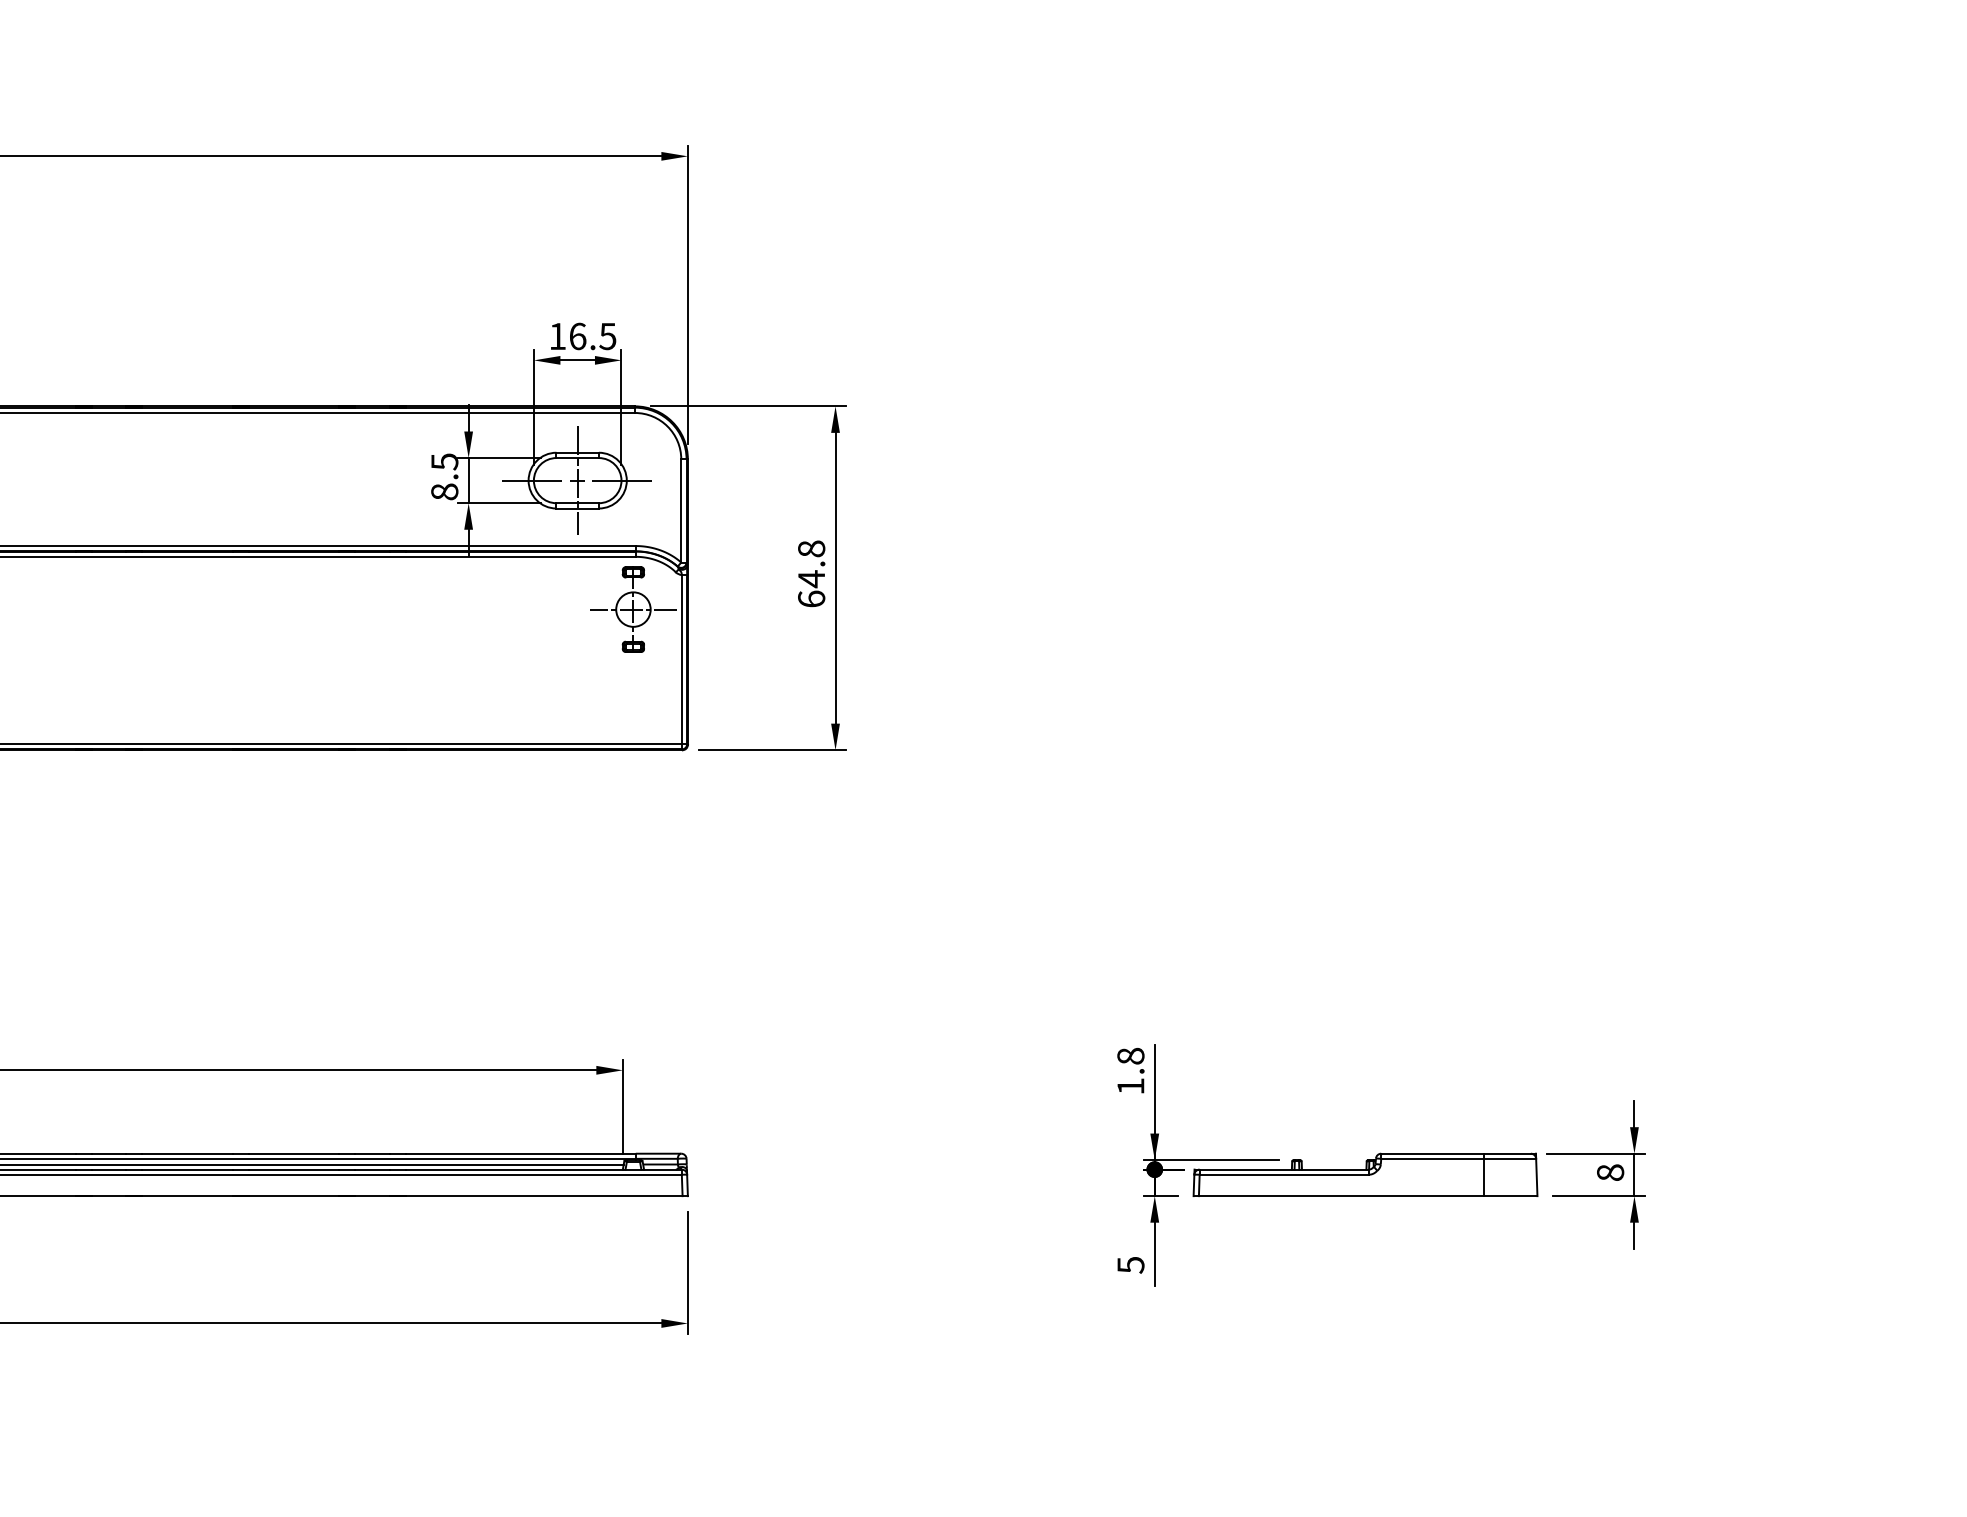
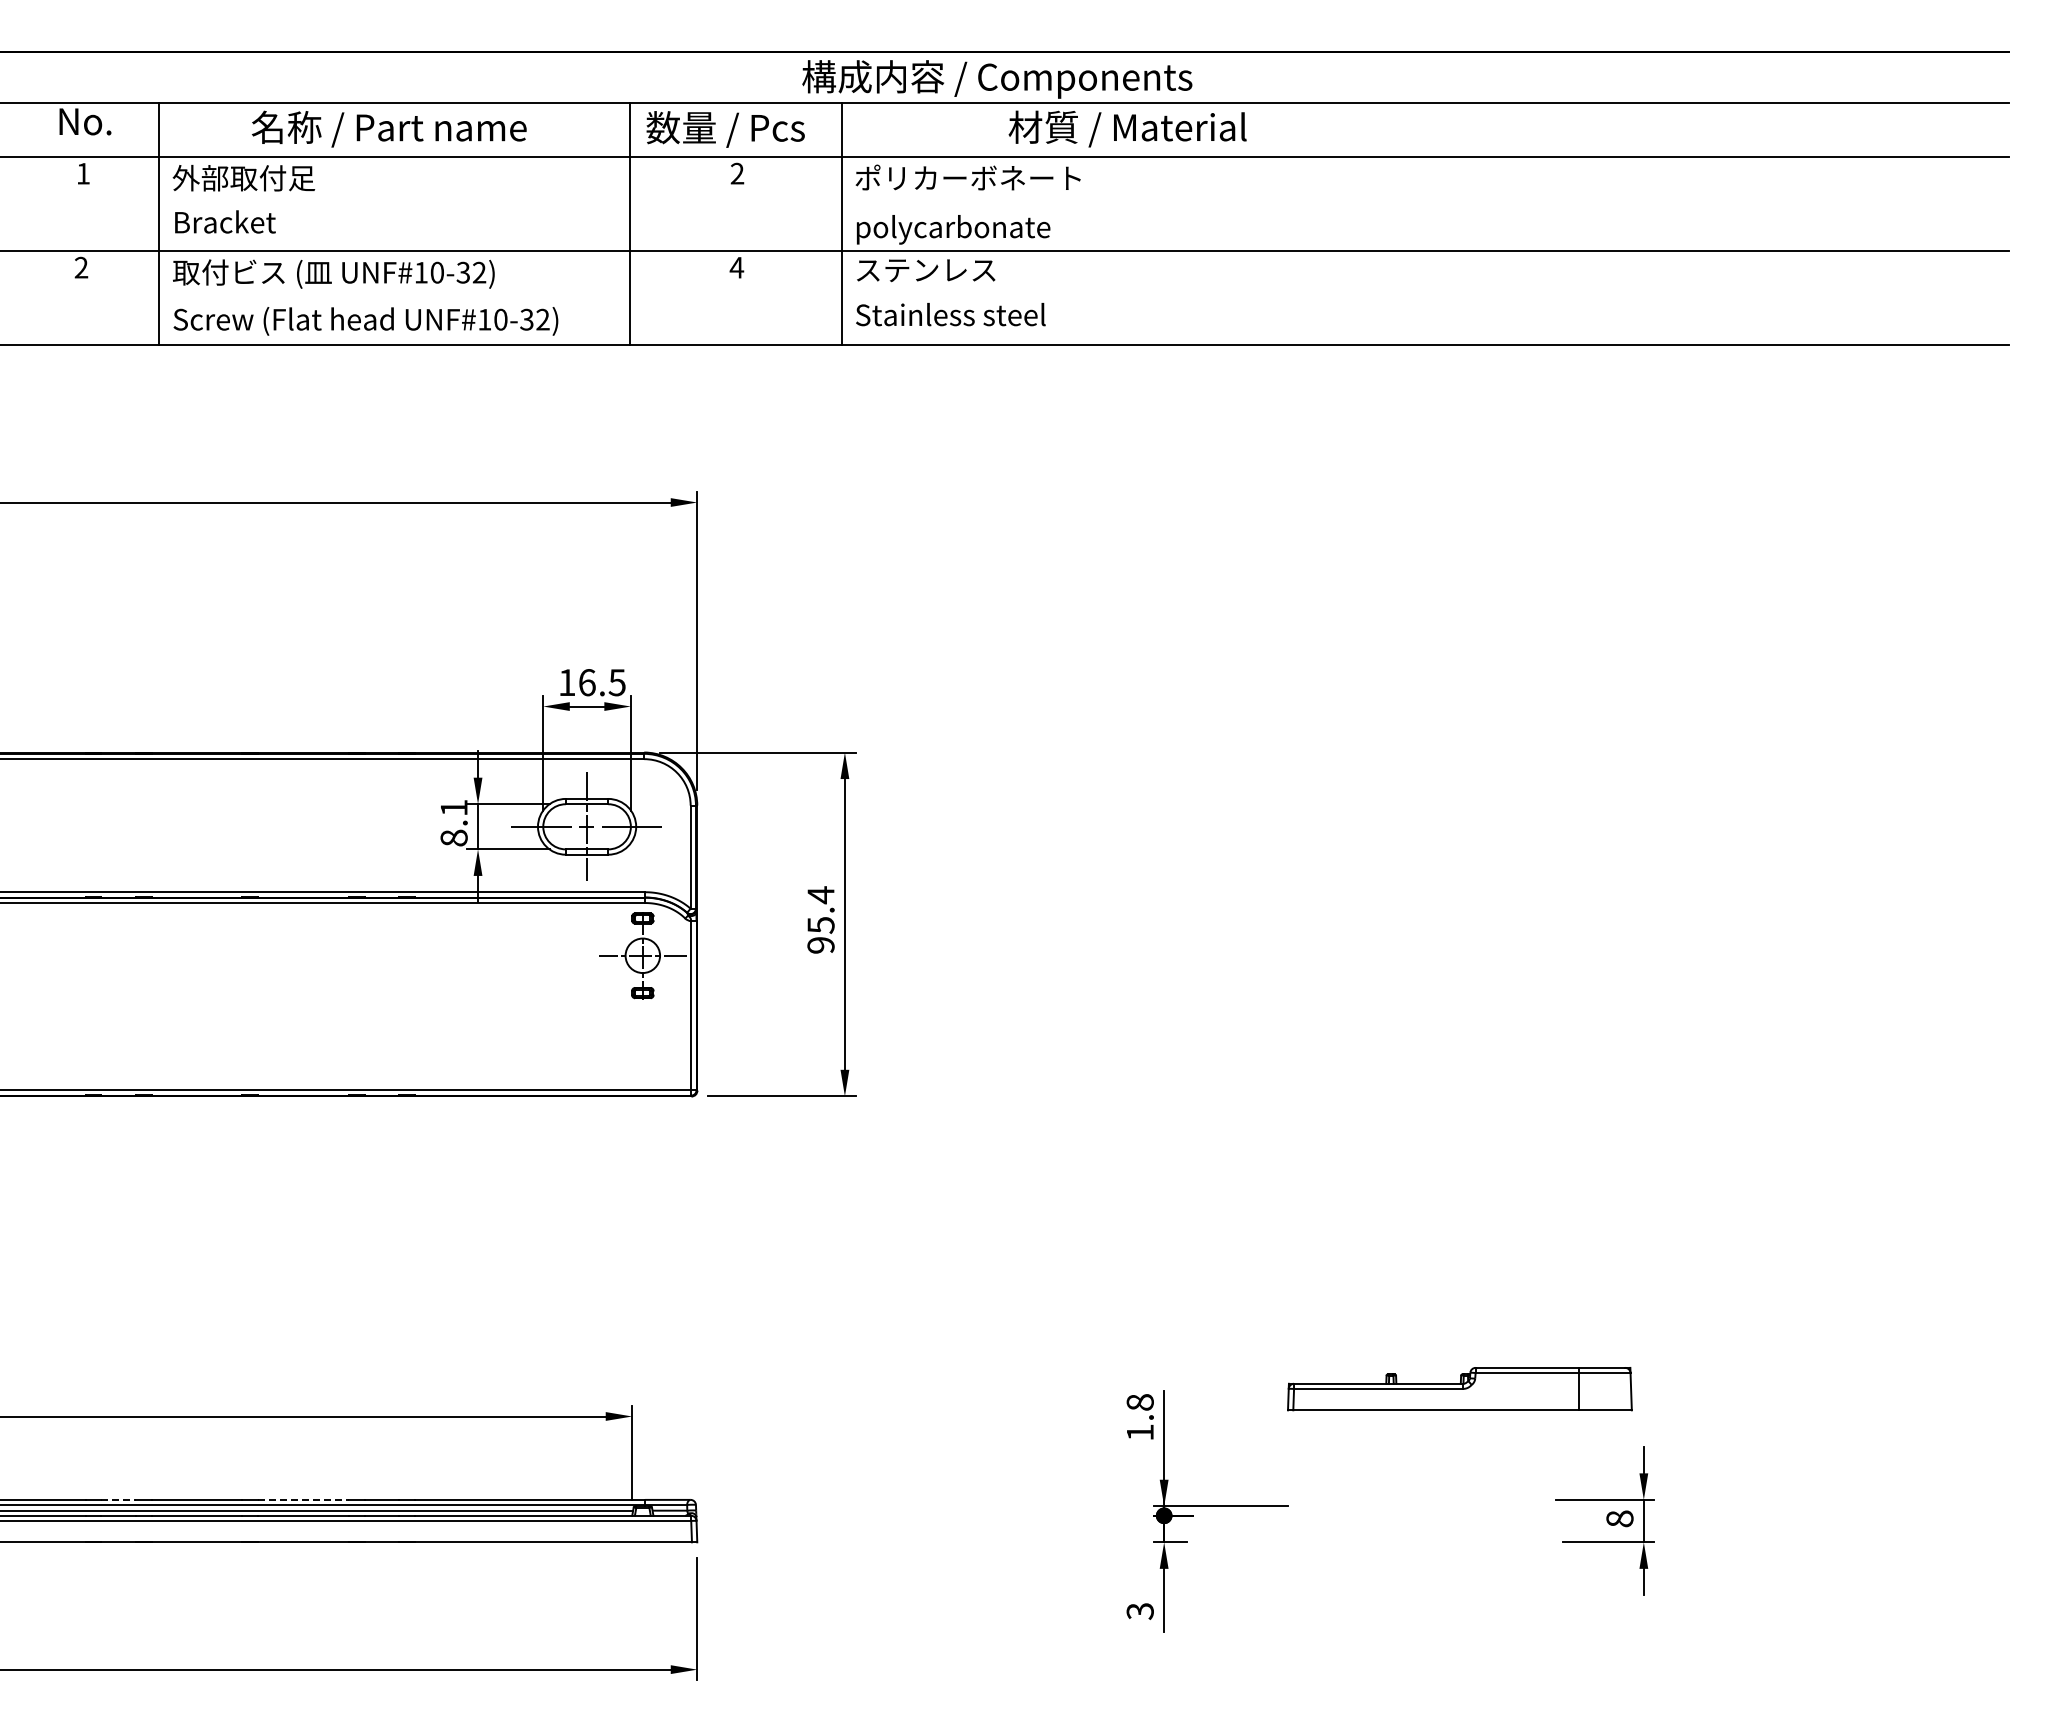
text: (445, 461) -> (454, 807), 8.5 -> 8.1
text: (811, 573) -> (820, 919), 64.8 -> 95.4
line: (110, 1153) -> (119, 1499), solid -> dashed
line: (295, 1153) -> (304, 1499), solid -> dashed
part: (1365, 1175) -> (1459, 1389), moved
text: (1130, 1265) -> (1139, 1611), 5 -> 3

